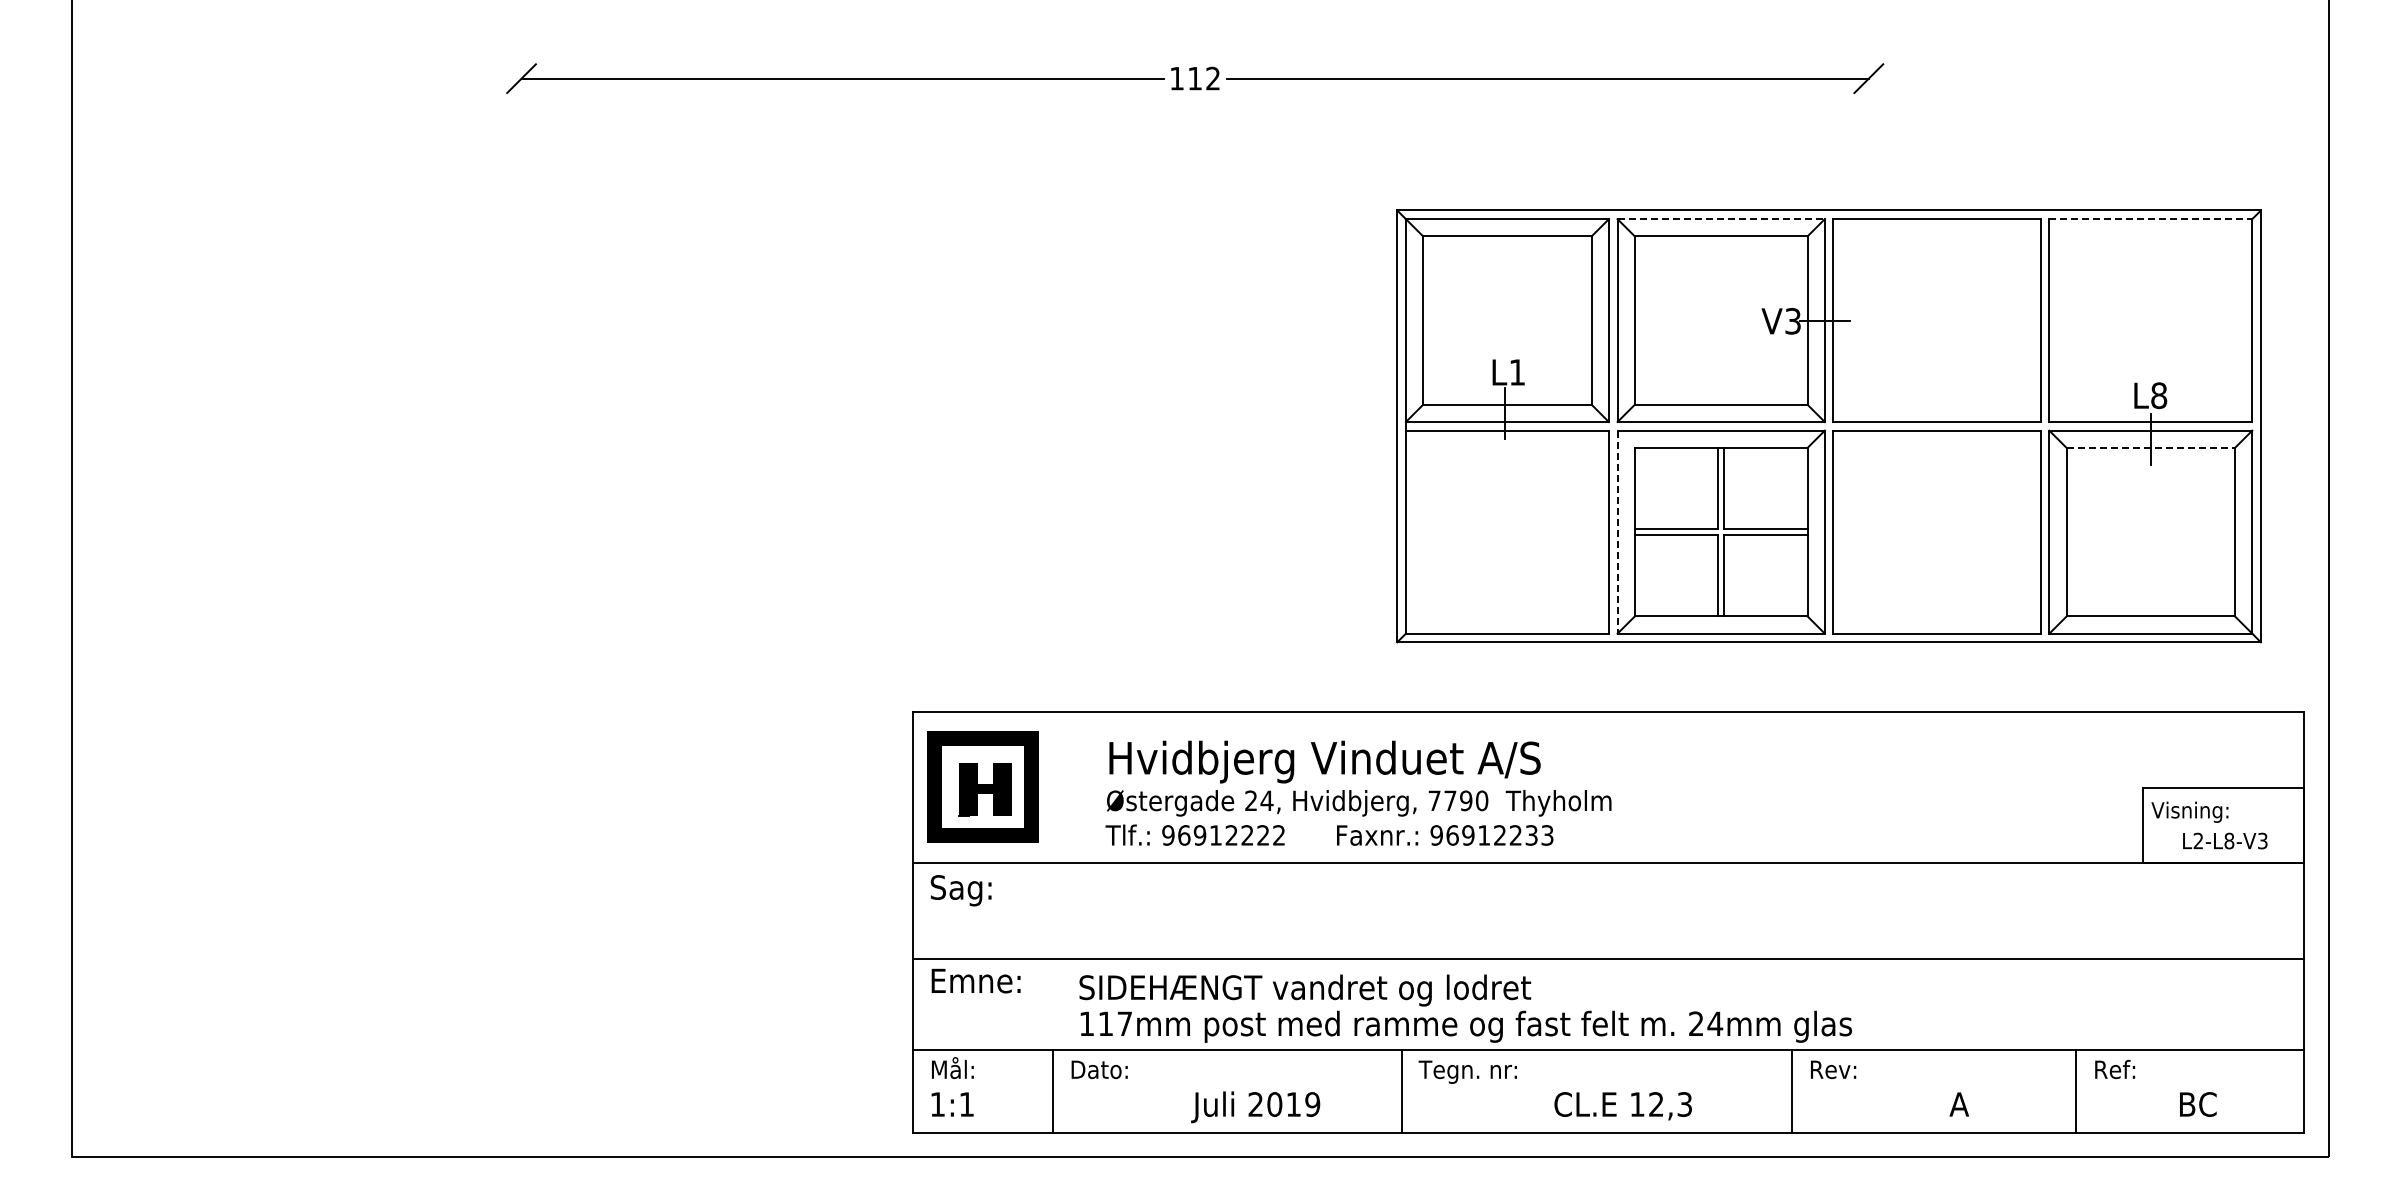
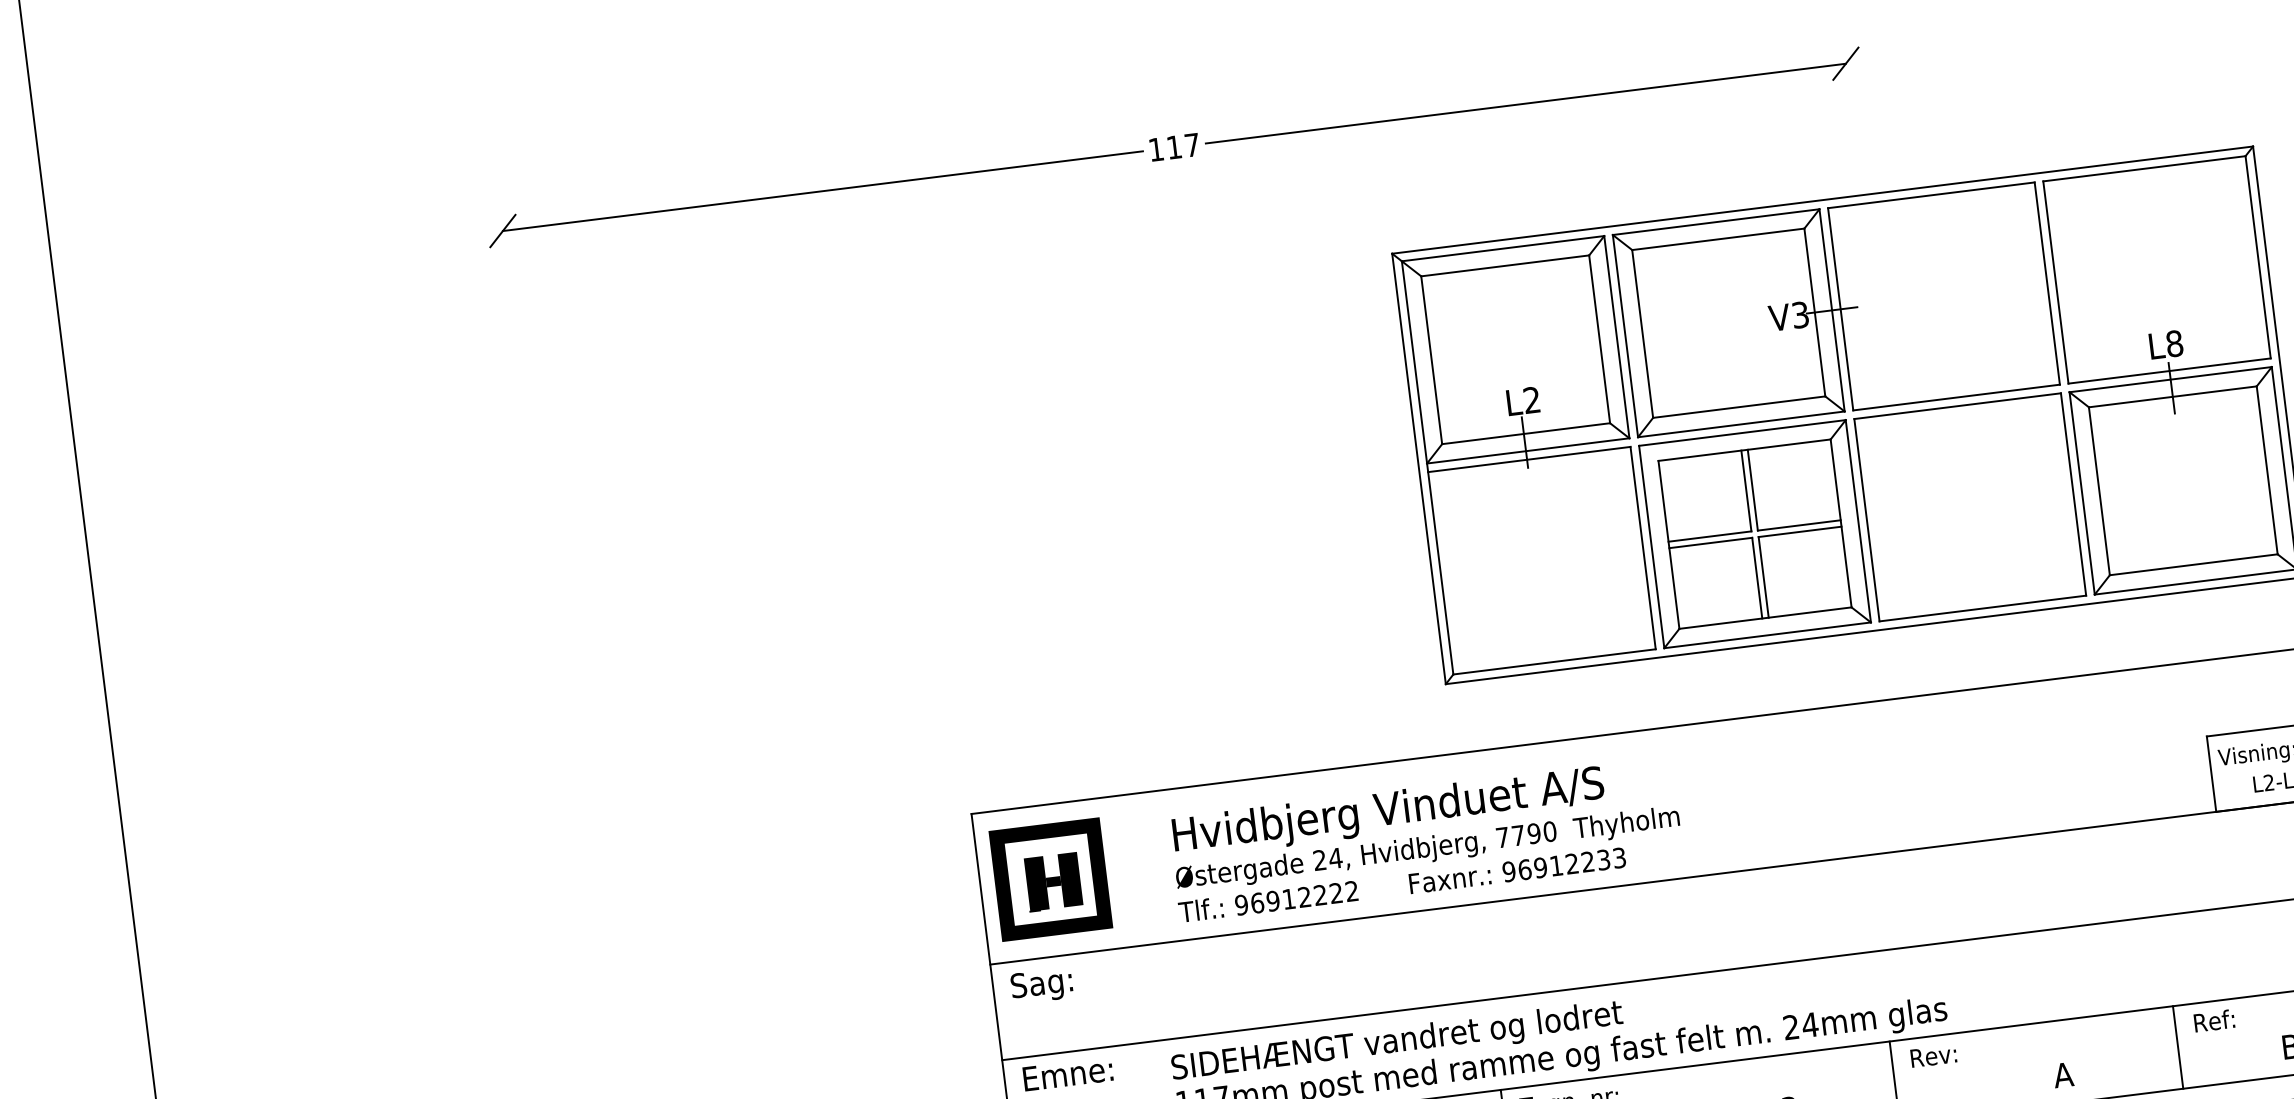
text: (1212, 78) -> (1191, 145), 112 -> 117
line: (1721, 219) -> (1716, 222), dashed -> solid
line: (2151, 219) -> (2145, 169), dashed -> solid
text: (1516, 372) -> (1531, 400), L1 -> L2
line: (2151, 447) -> (2173, 396), dashed -> solid
line: (1617, 532) -> (1651, 547), dashed -> solid

